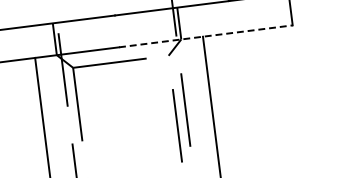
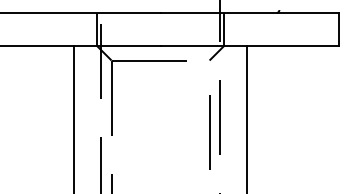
line: (206, 36) -> (250, 45), dashed -> solid

